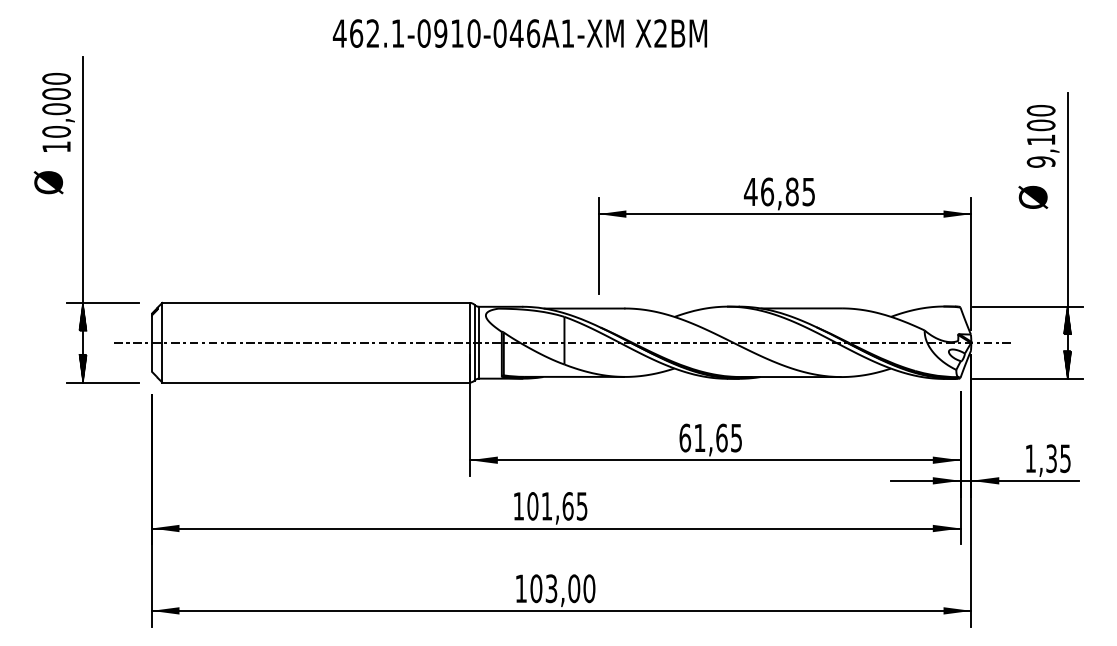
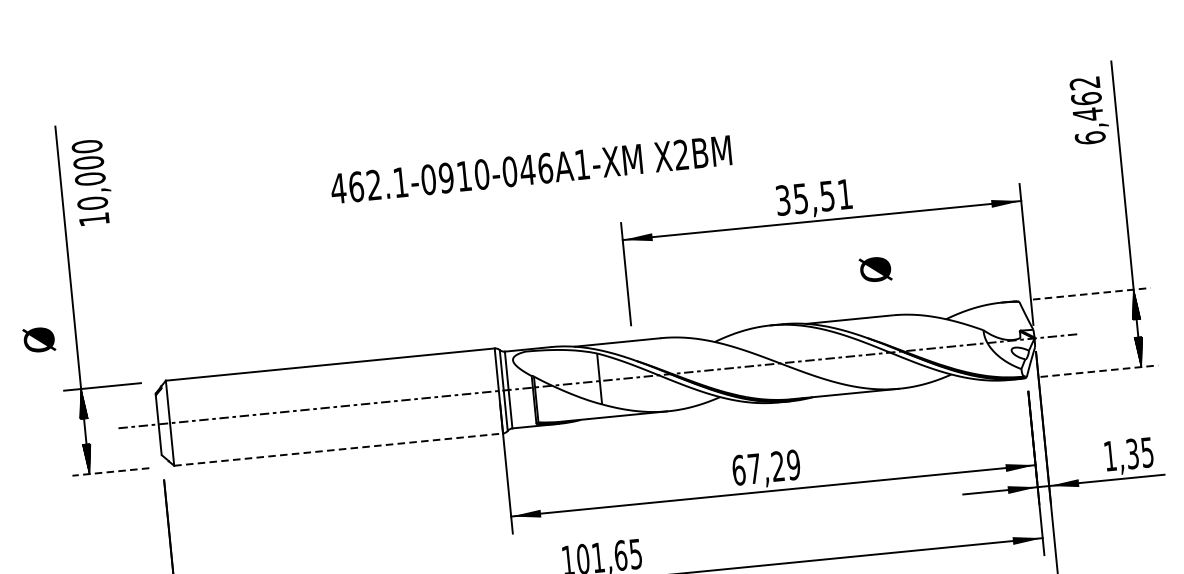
text: (519, 33) -> (530, 169), moved
text: (58, 112) -> (92, 182), moved
text: (1040, 136) -> (1086, 110), 9,100 -> 6,462
text: (48, 182) -> (39, 339), moved
text: (778, 191) -> (812, 197), 46,85 -> 35,51
text: (1033, 197) -> (875, 269), moved
line: (1028, 306) -> (1091, 293), solid -> dashed
line: (1028, 378) -> (1099, 370), solid -> dashed
line: (103, 382) -> (111, 471), solid -> dashed
line: (316, 382) -> (339, 449), solid -> dashed
text: (718, 437) -> (774, 466), 61,65 -> 67,29

